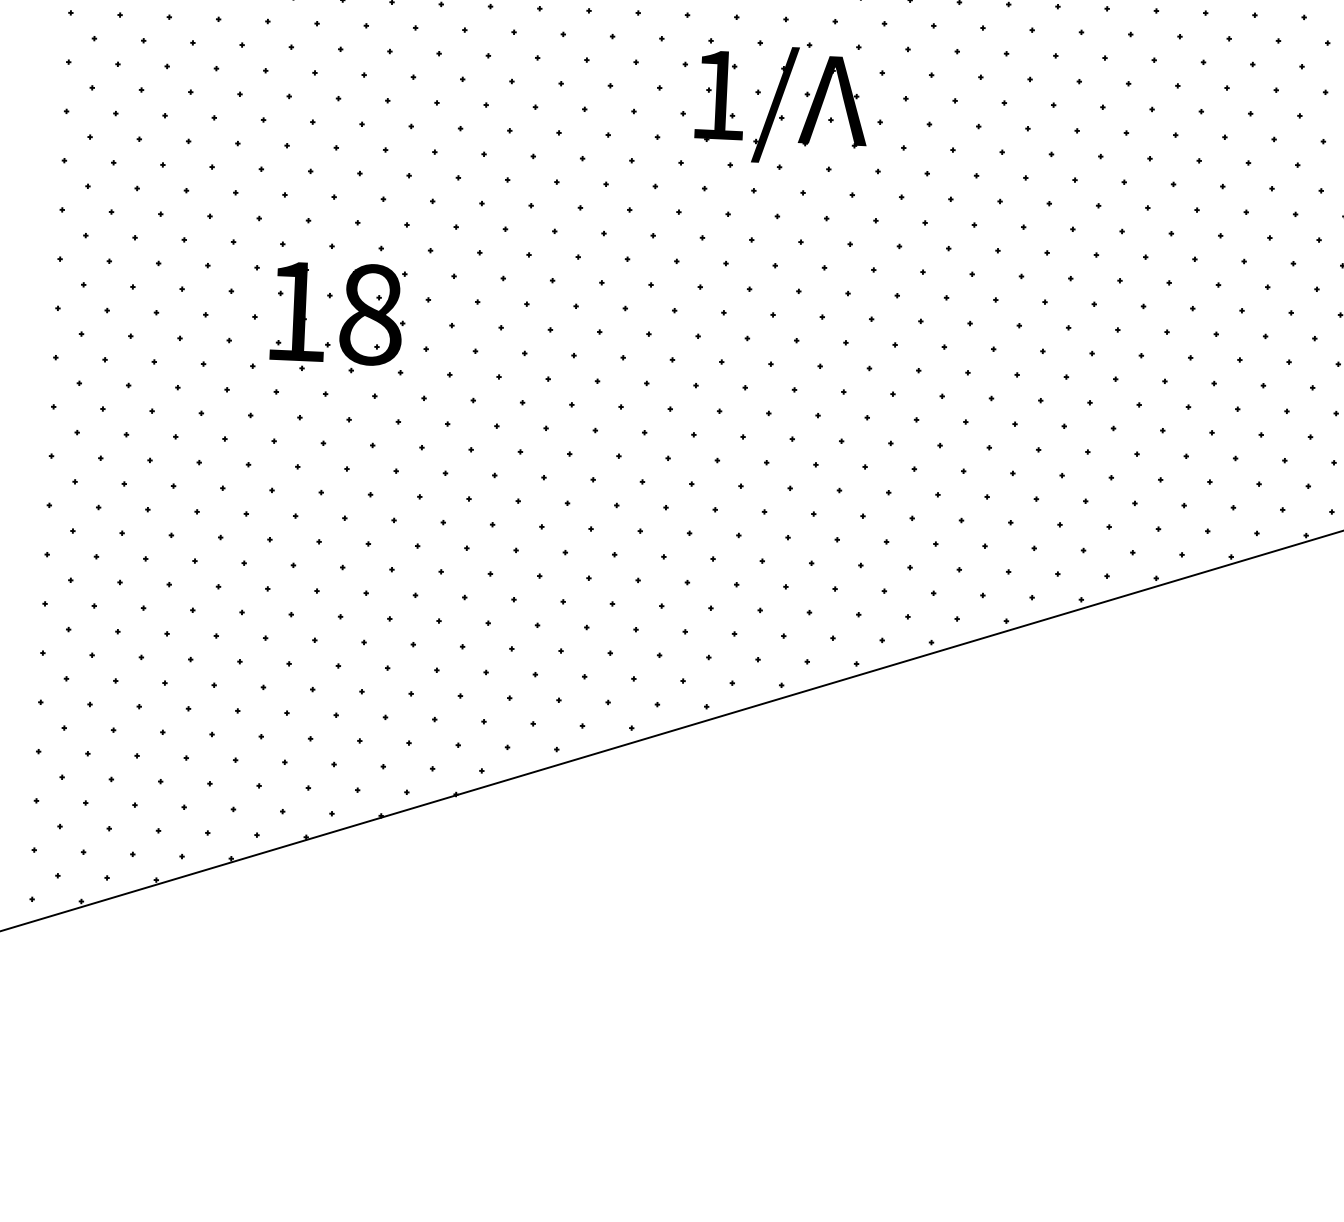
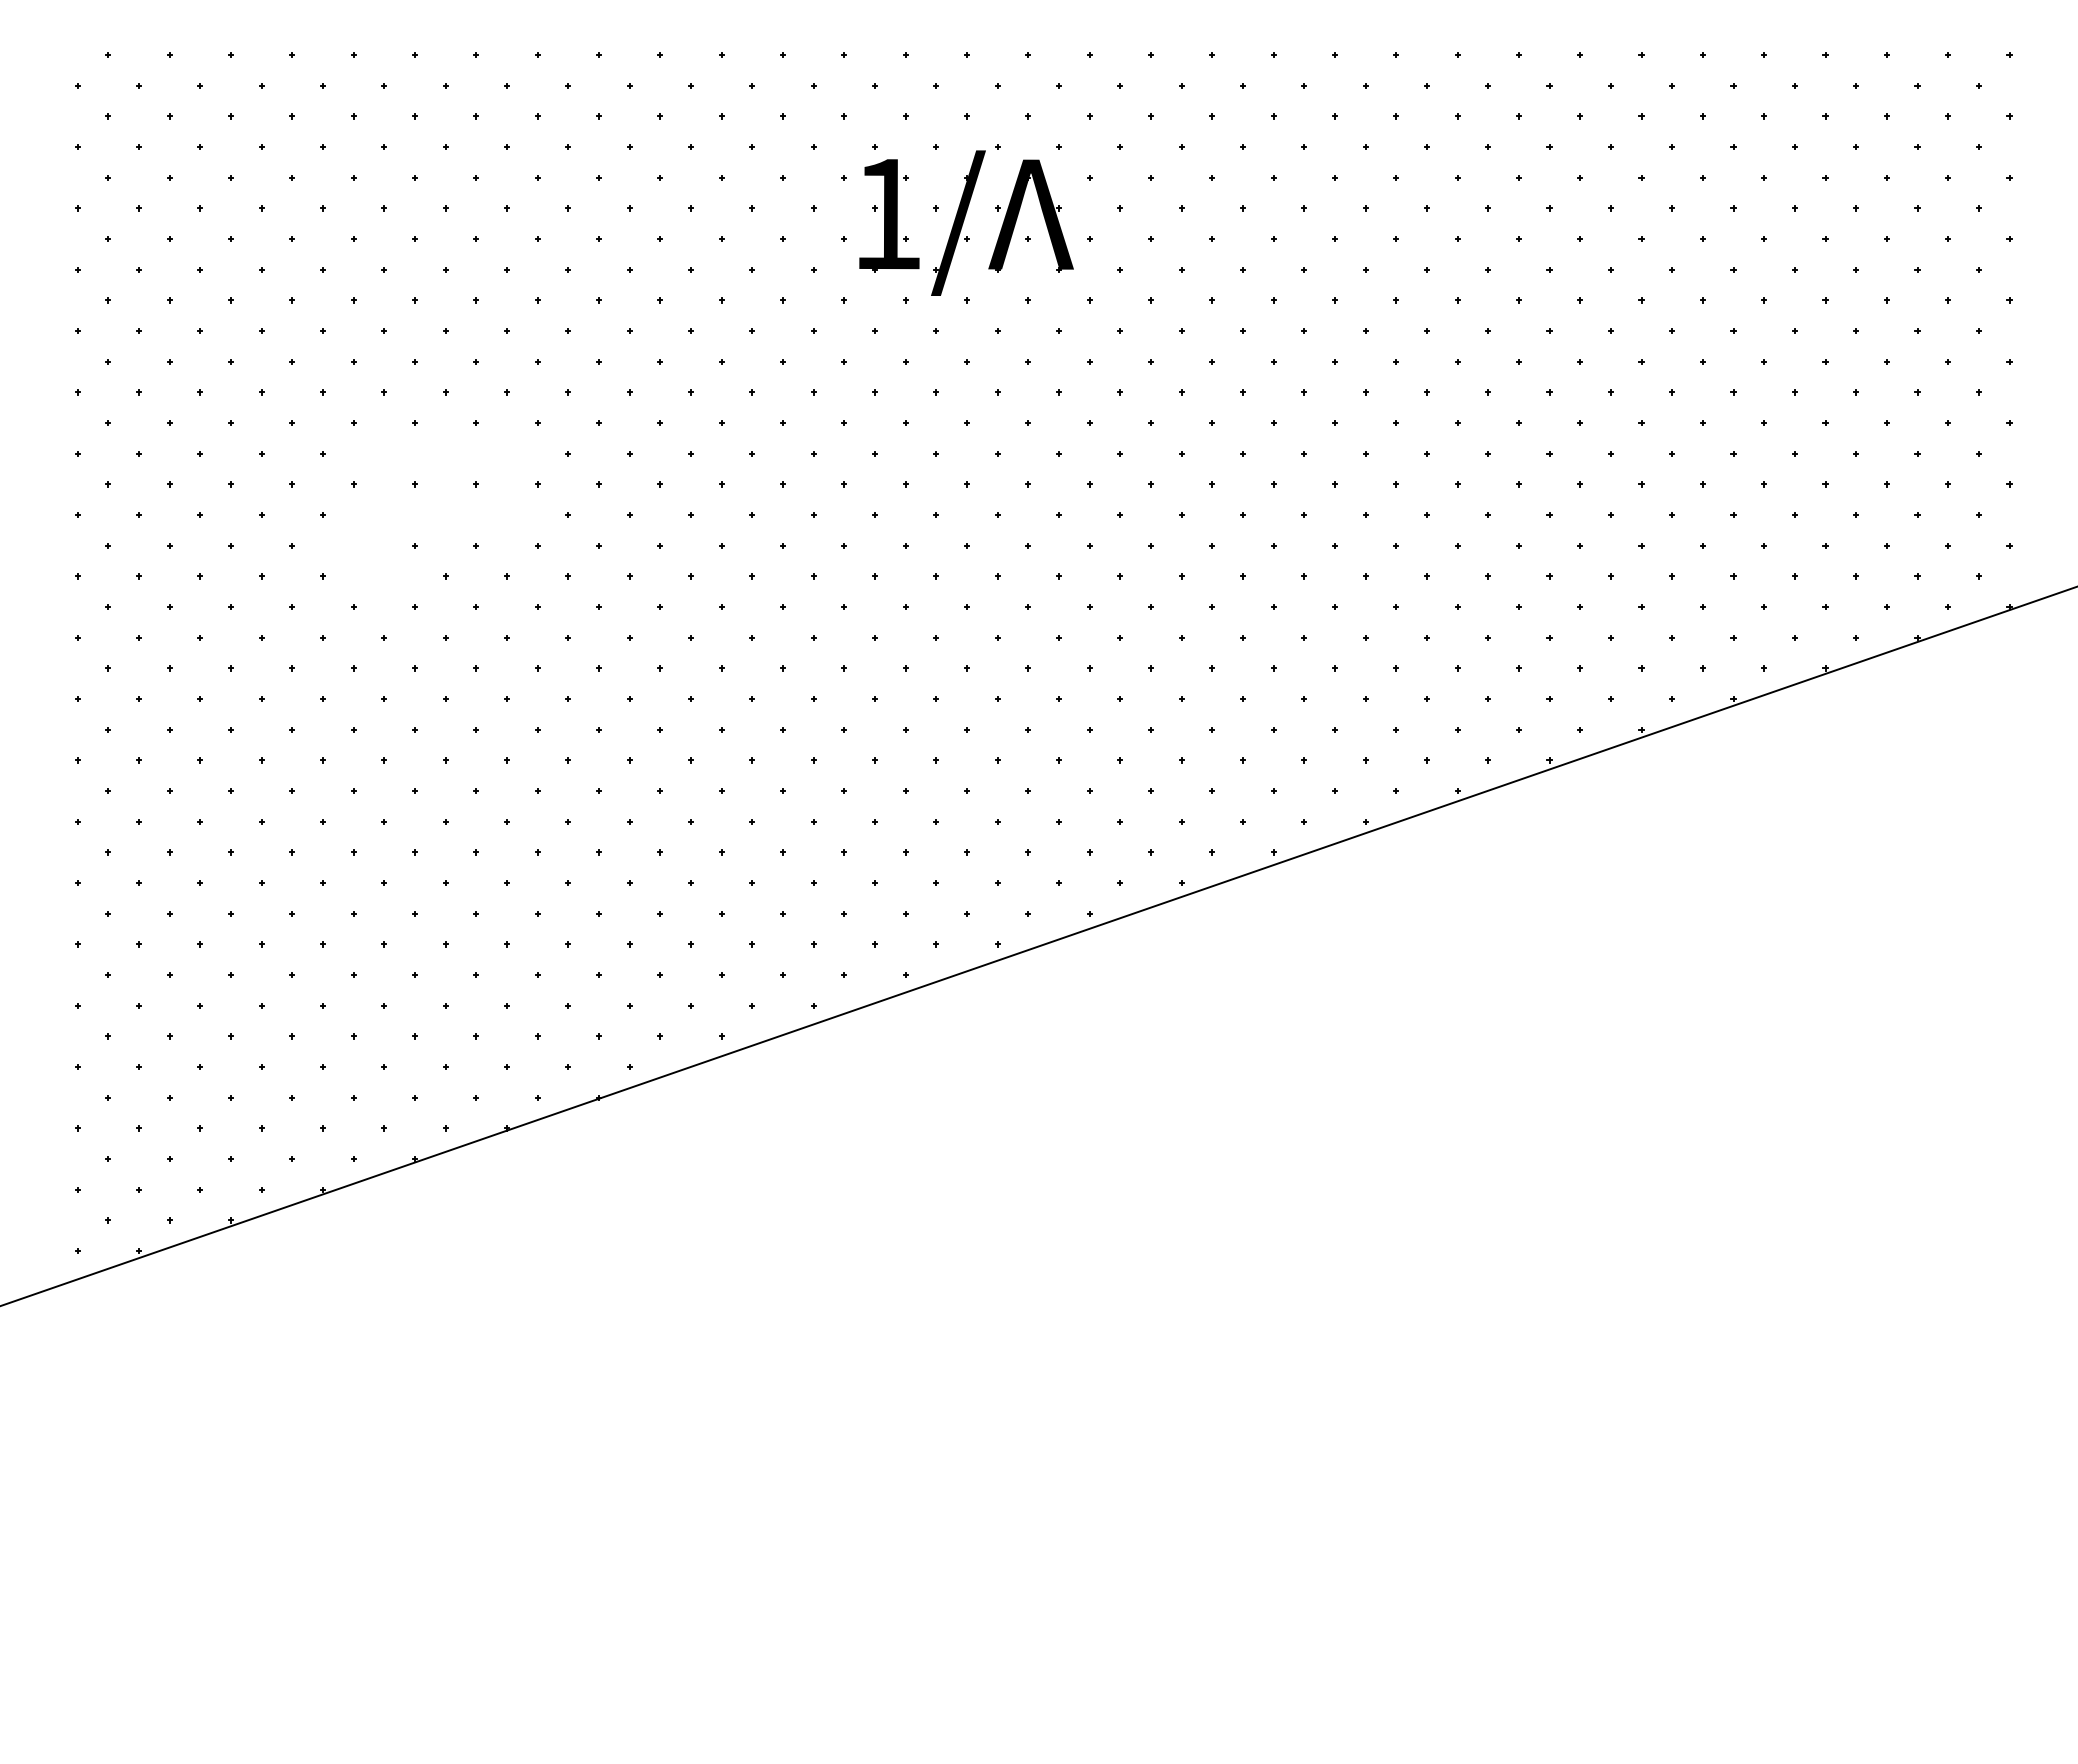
part: (345, 322) -> (435, 516), removed

